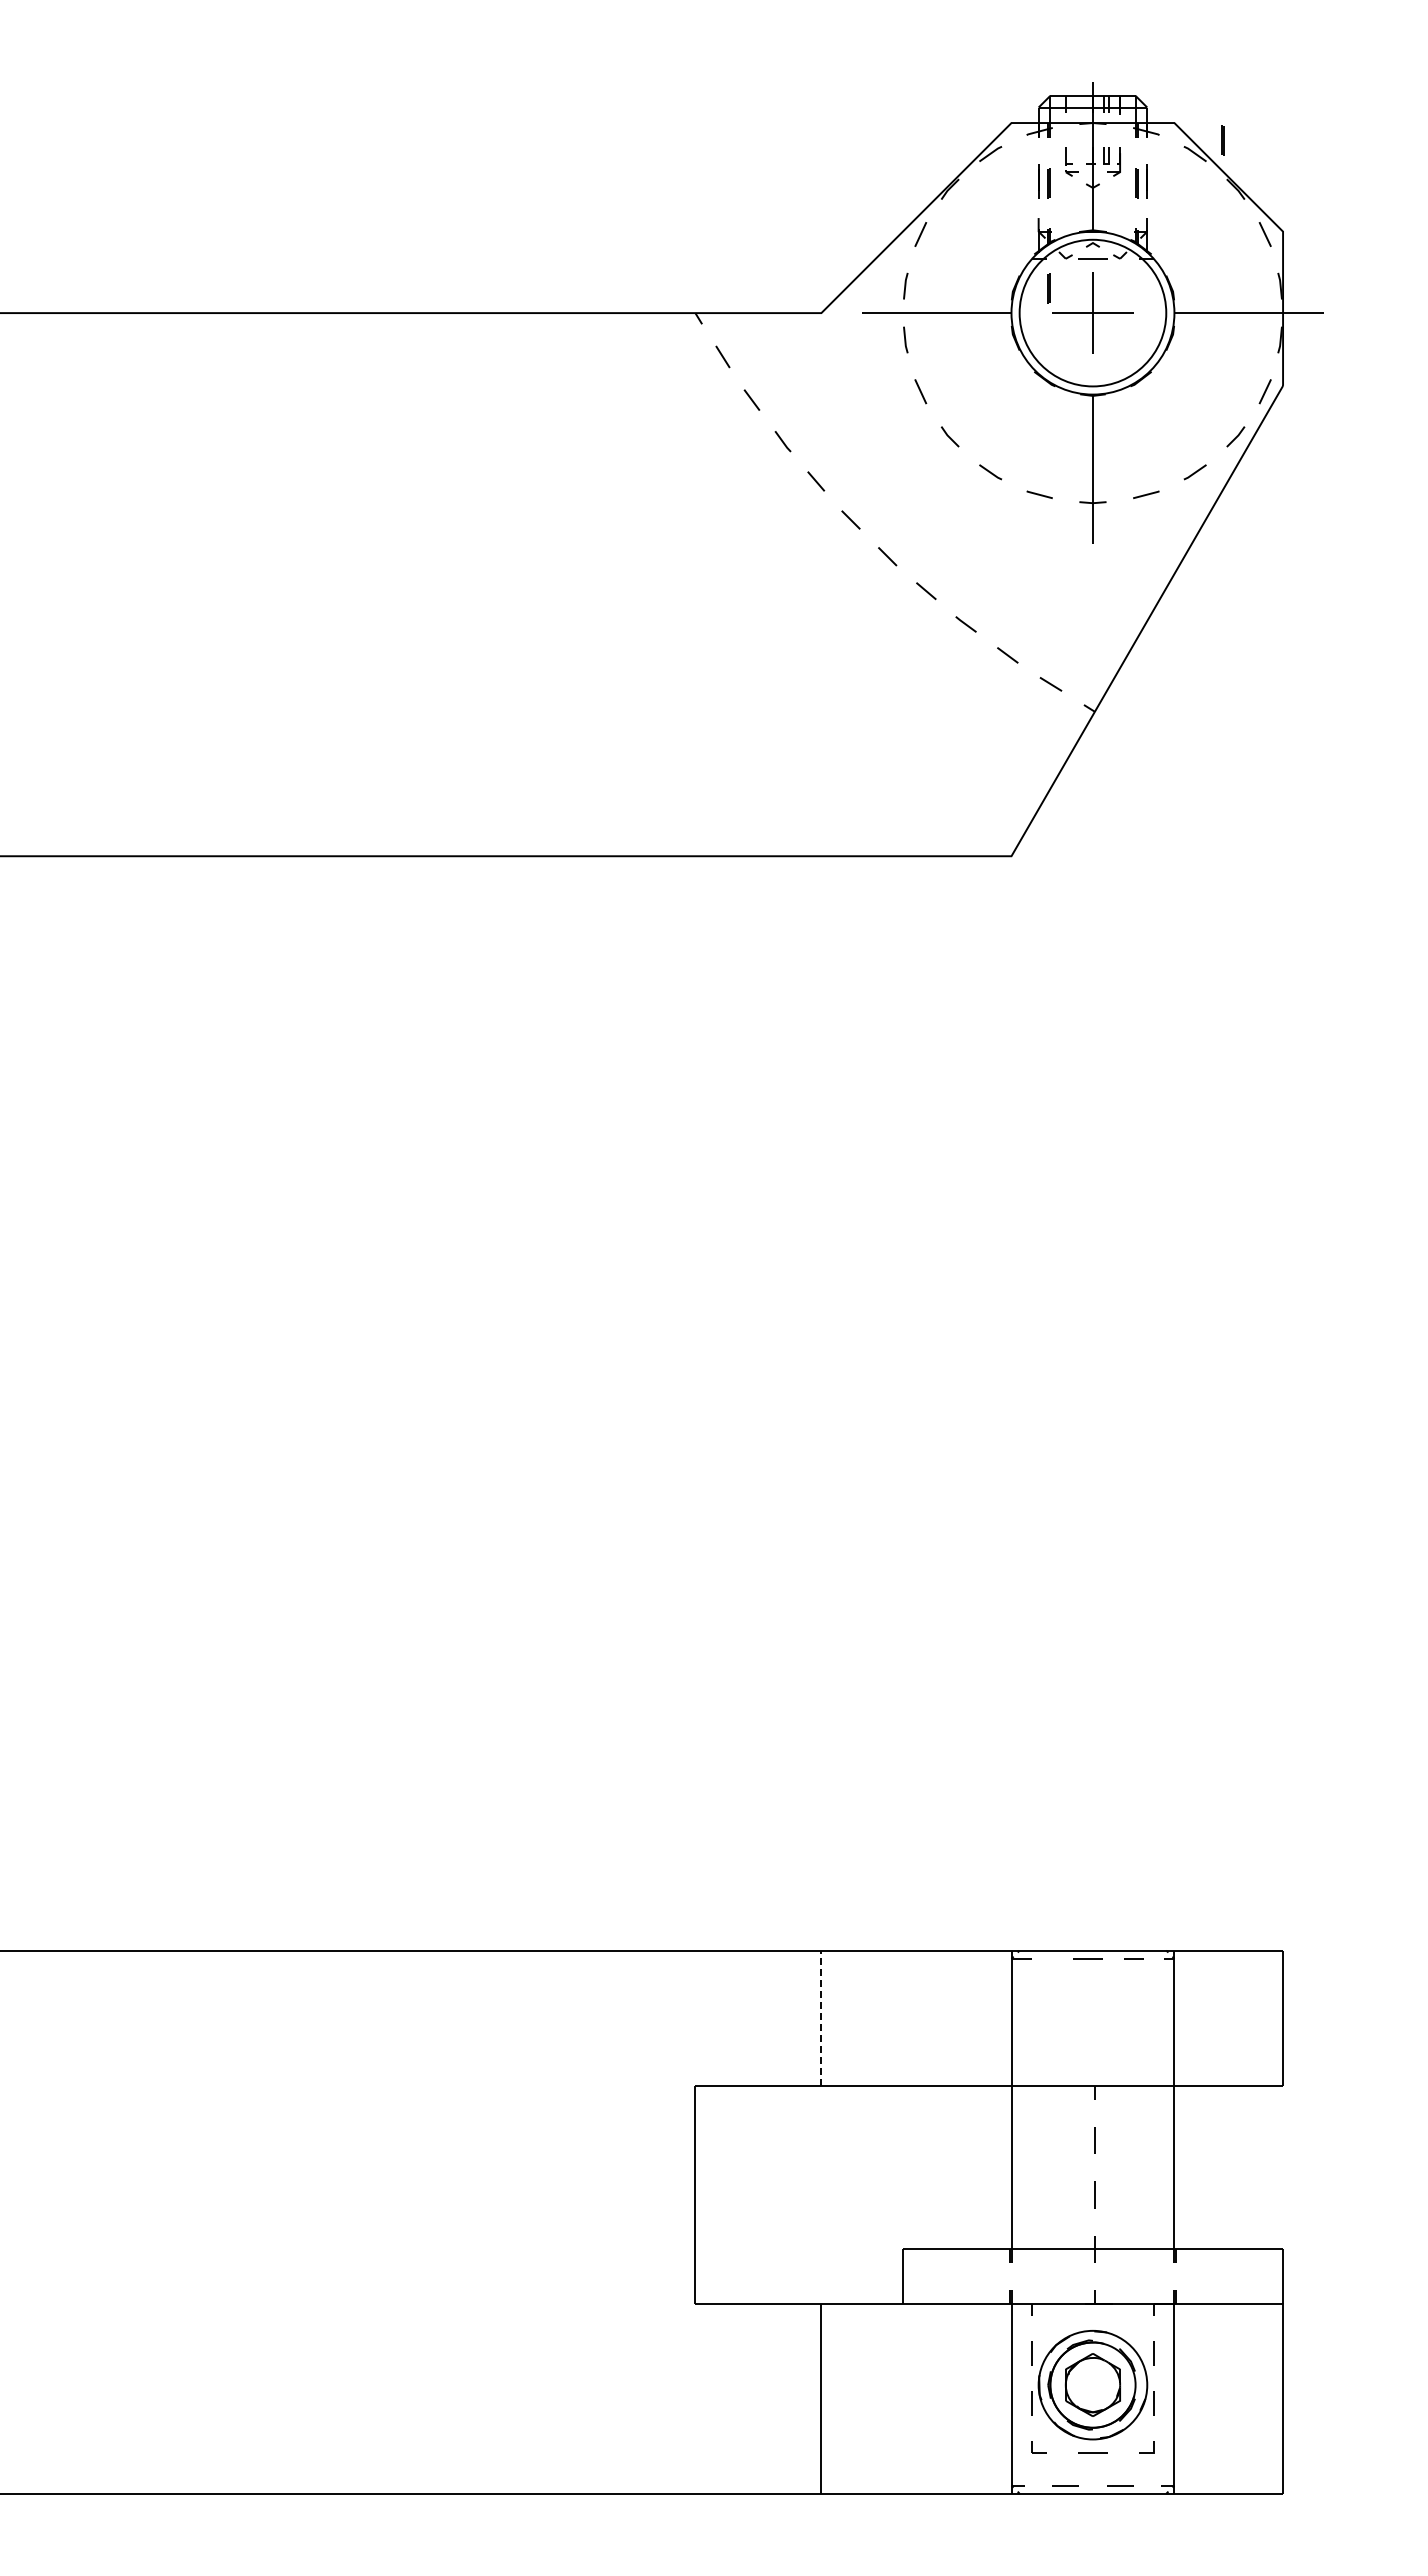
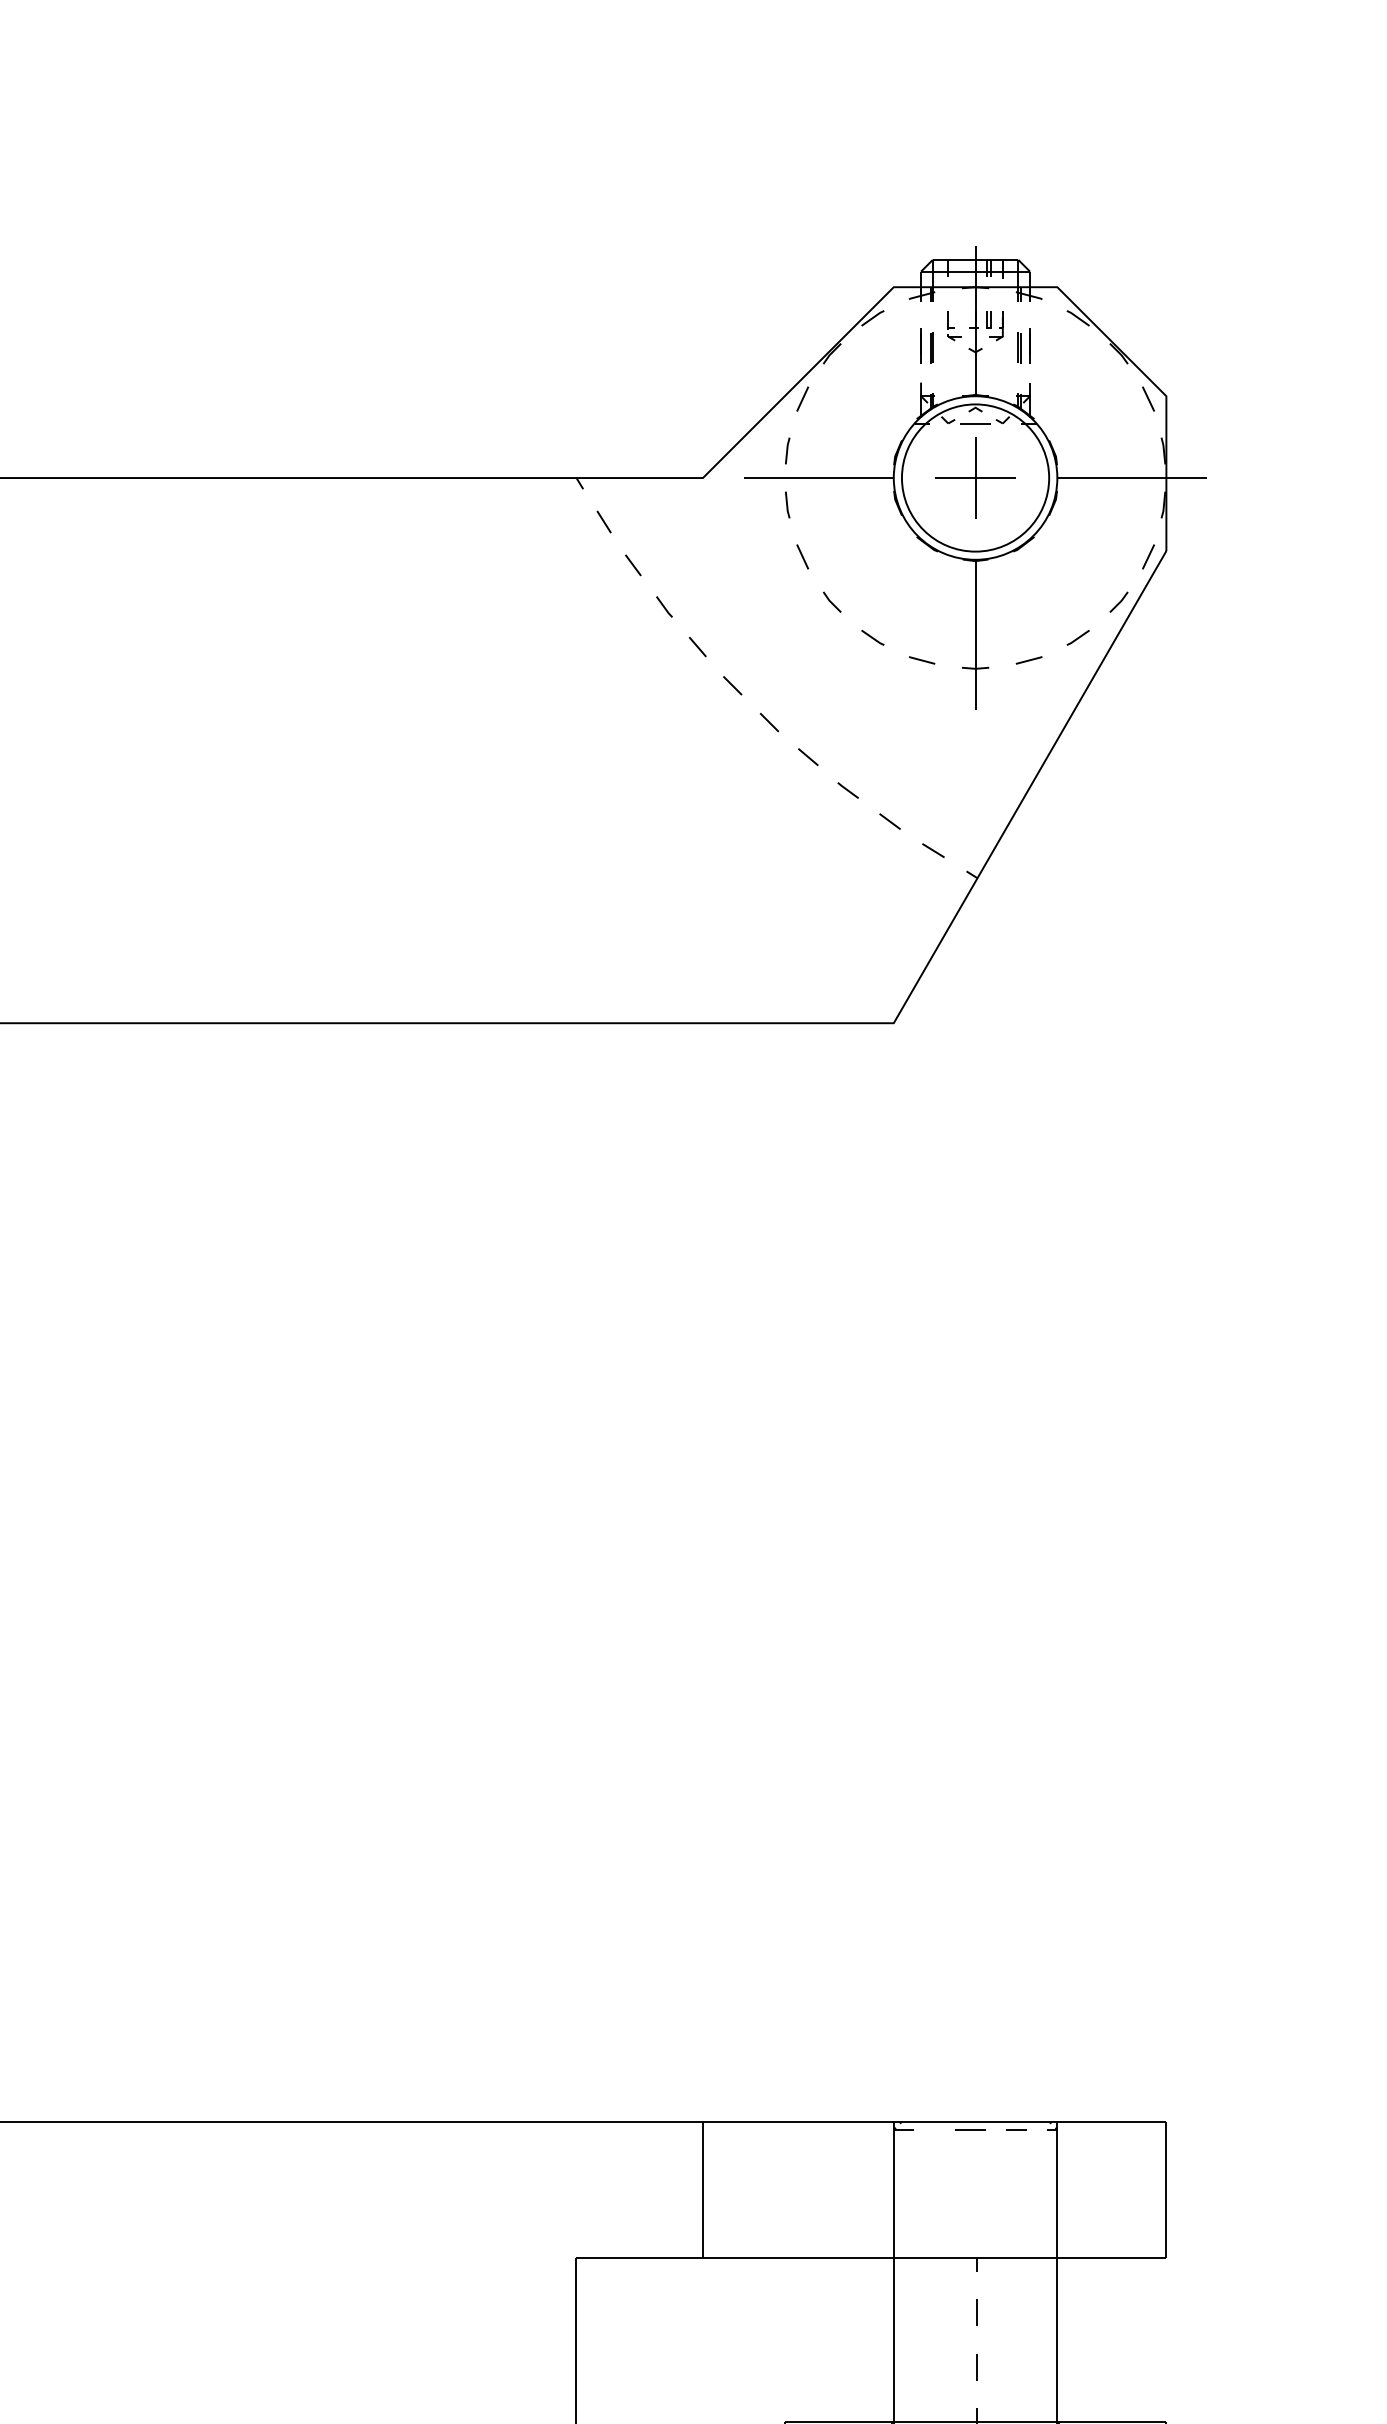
line: (1222, 140) -> (1105, 304), removed
line: (1048, 288) -> (930, 453), removed
line: (821, 2018) -> (703, 2189), dashed -> solid

